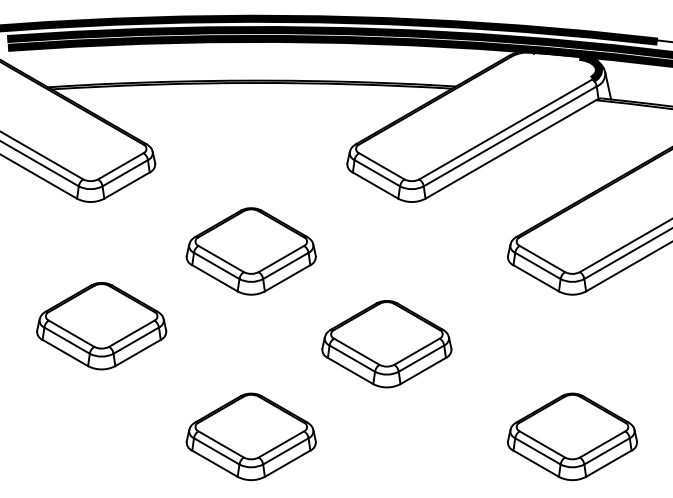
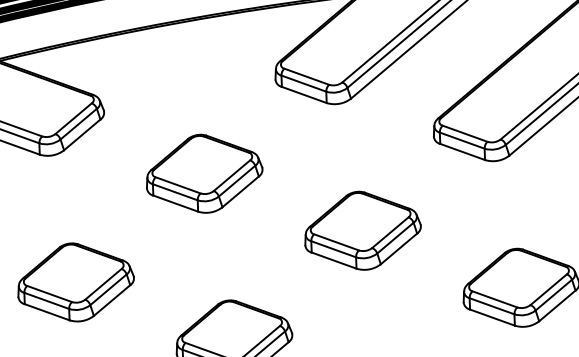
part: (101, 326) -> (75, 282), moved
part: (386, 344) -> (361, 231), moved

